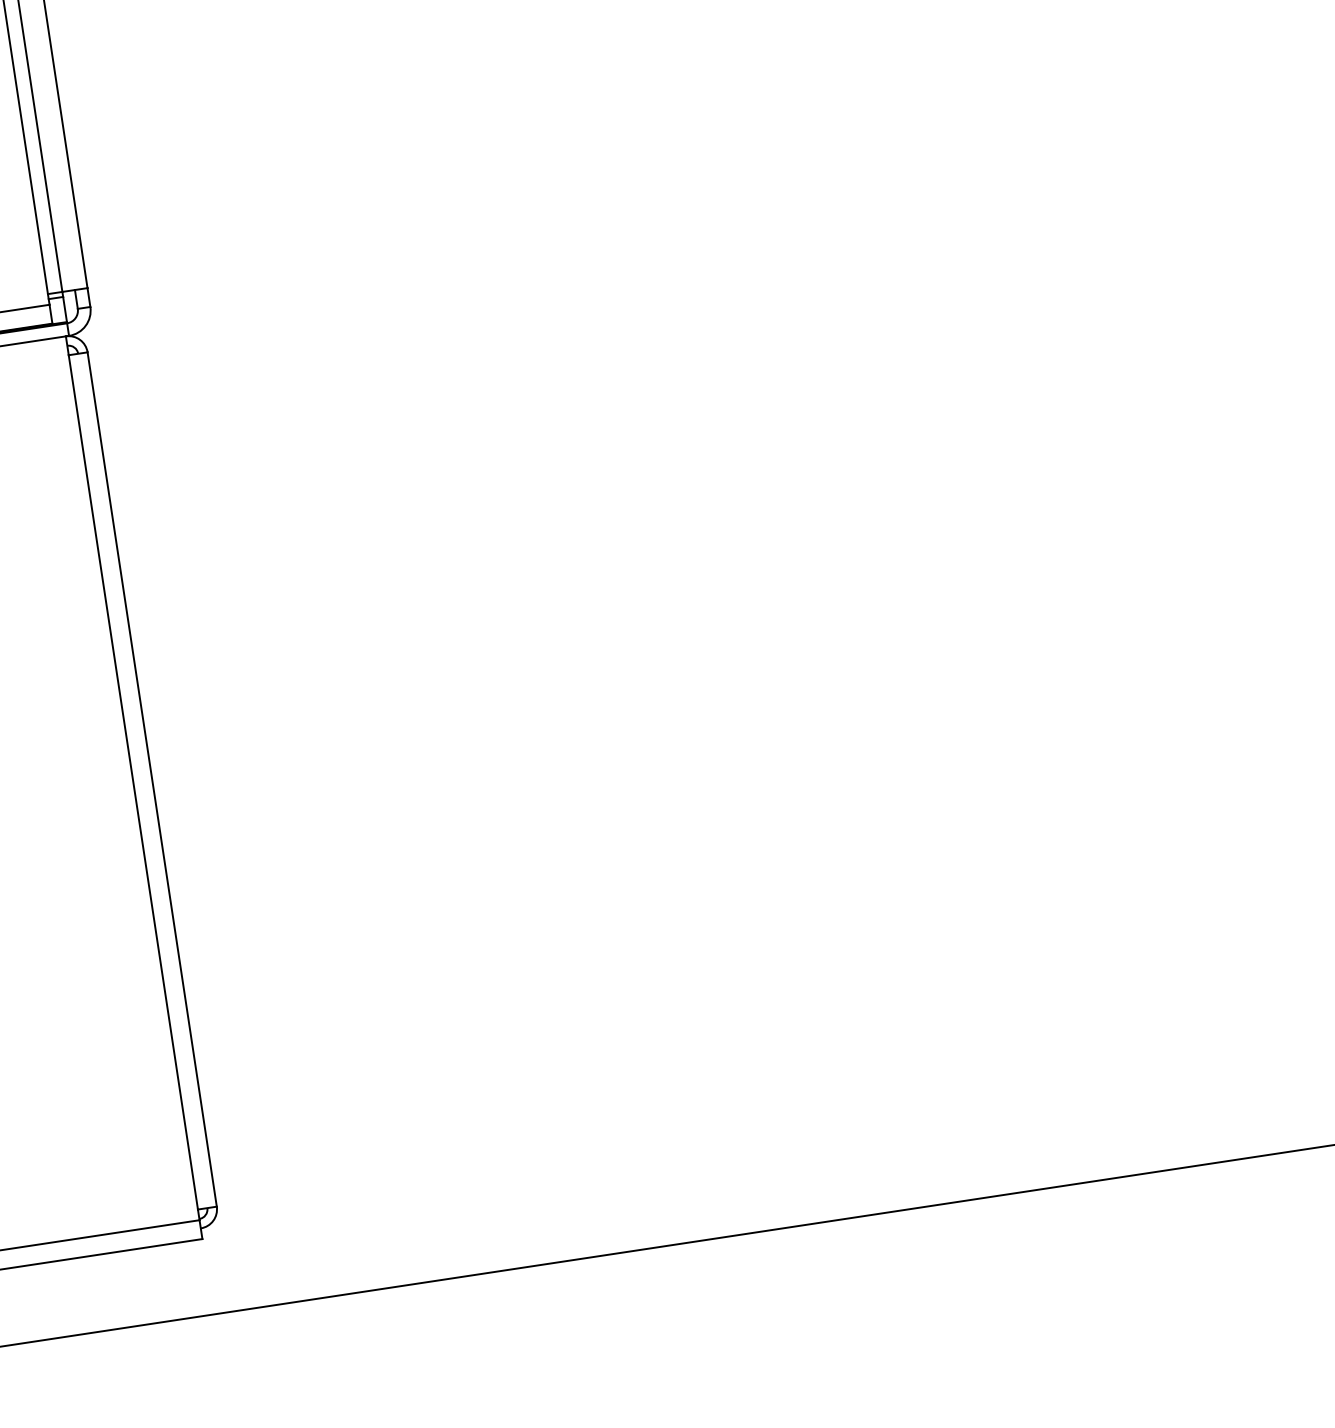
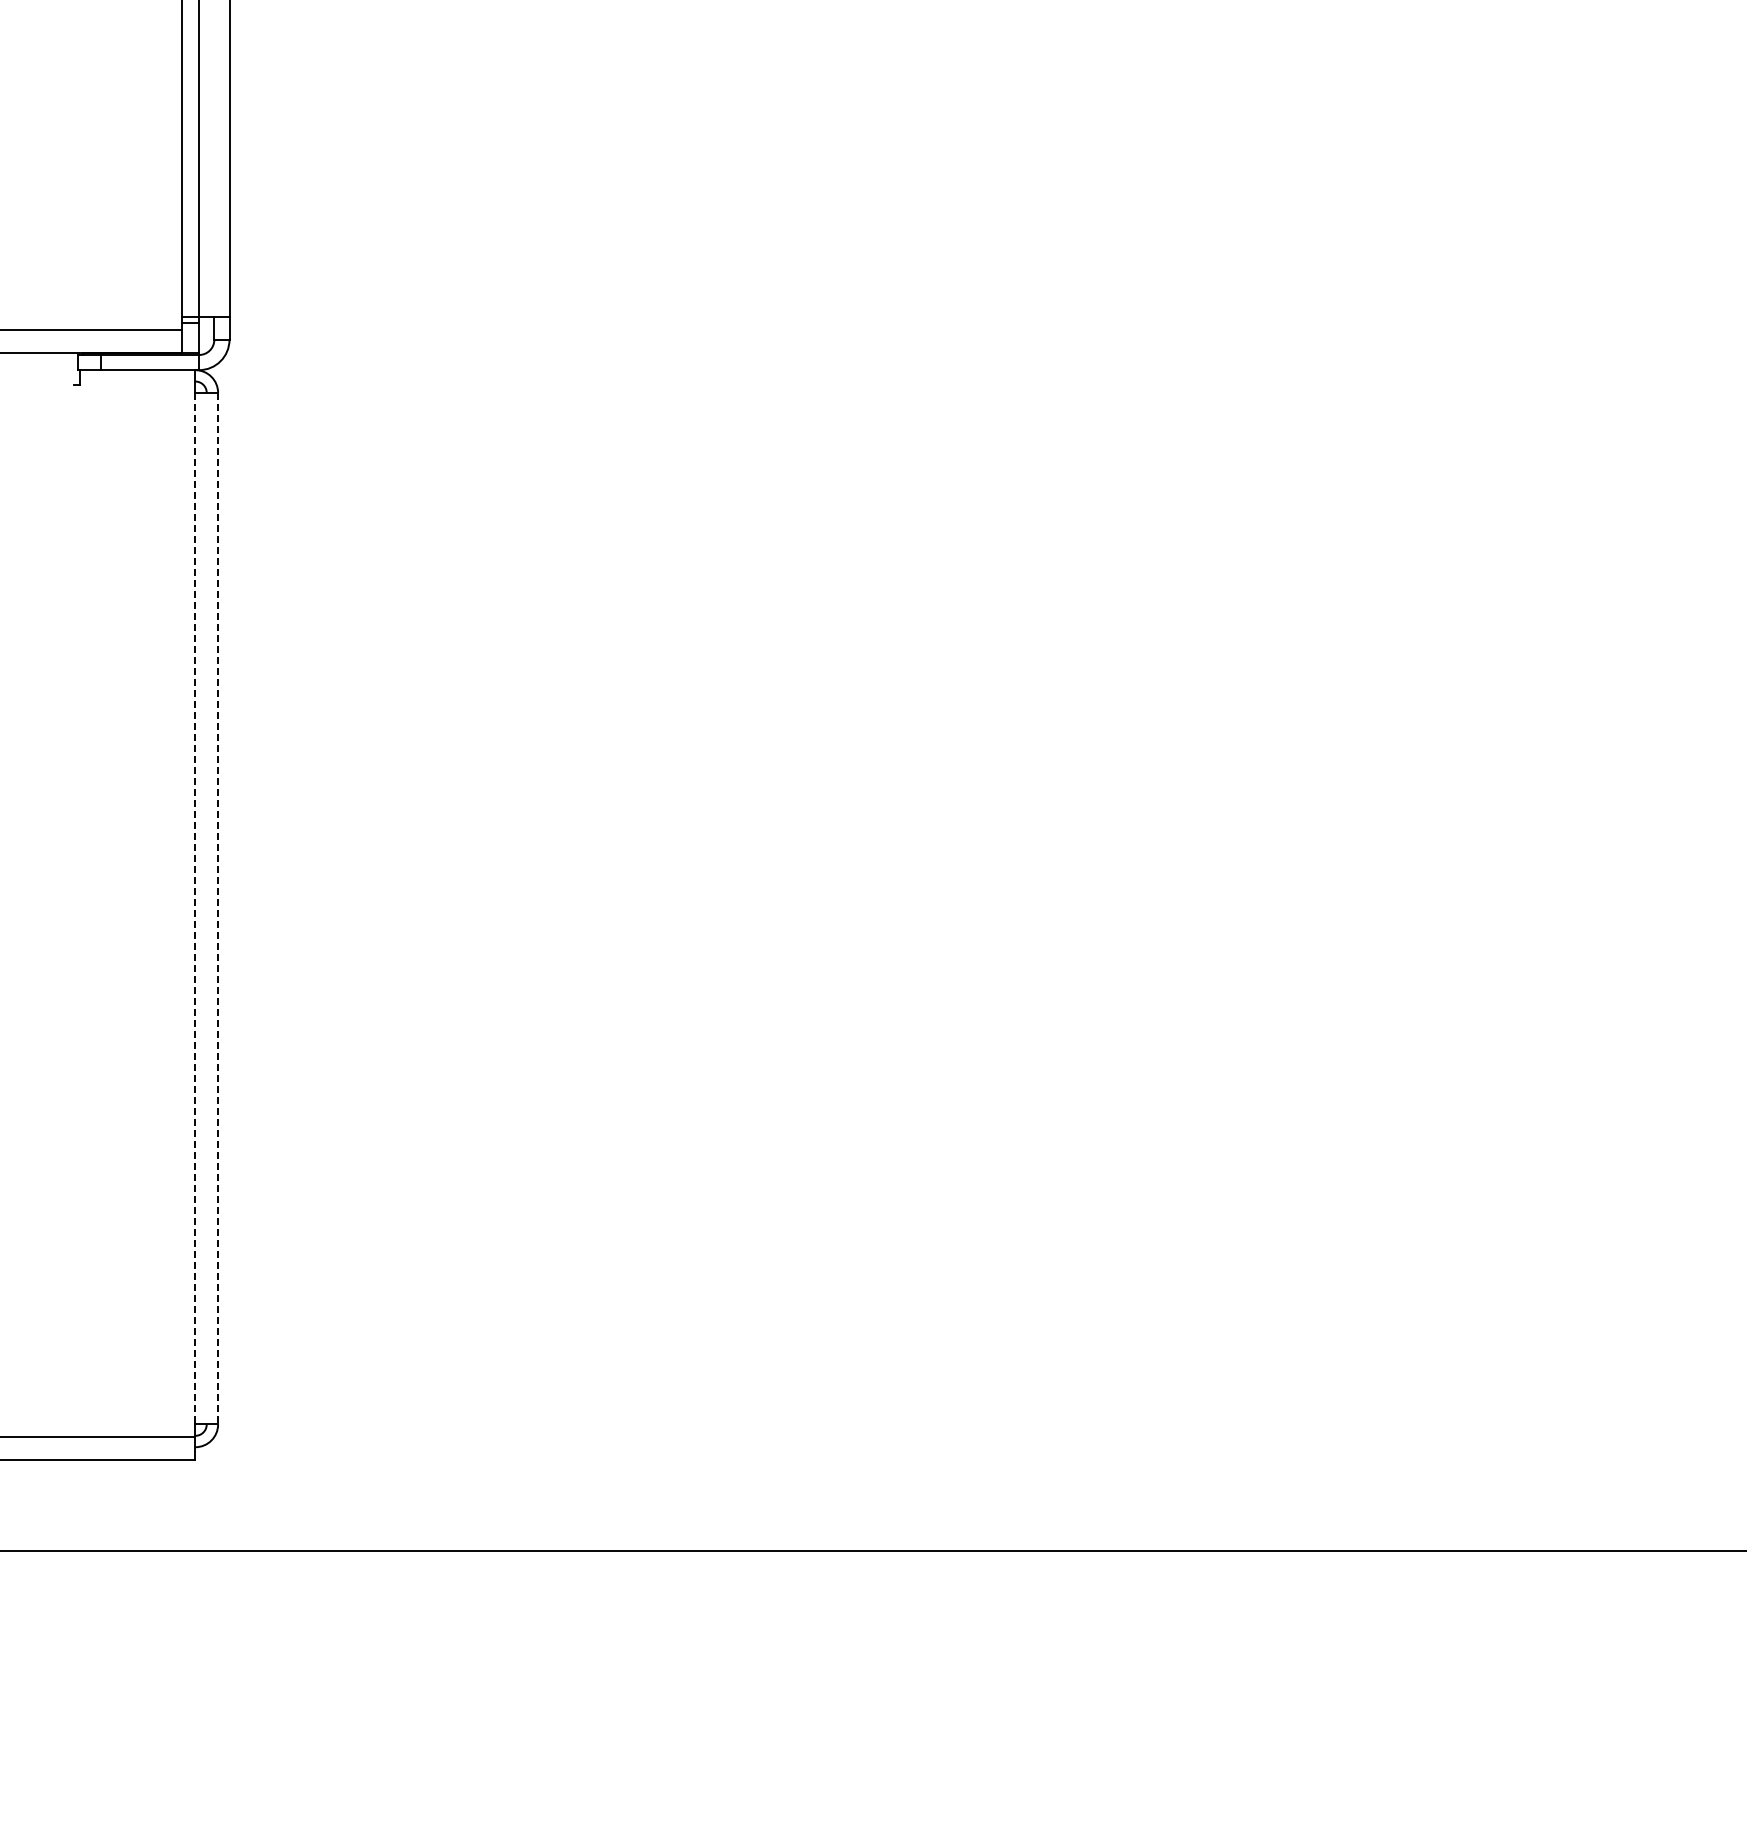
line: (152, 779) -> (218, 908), solid -> dashed
line: (133, 782) -> (195, 908), solid -> dashed

